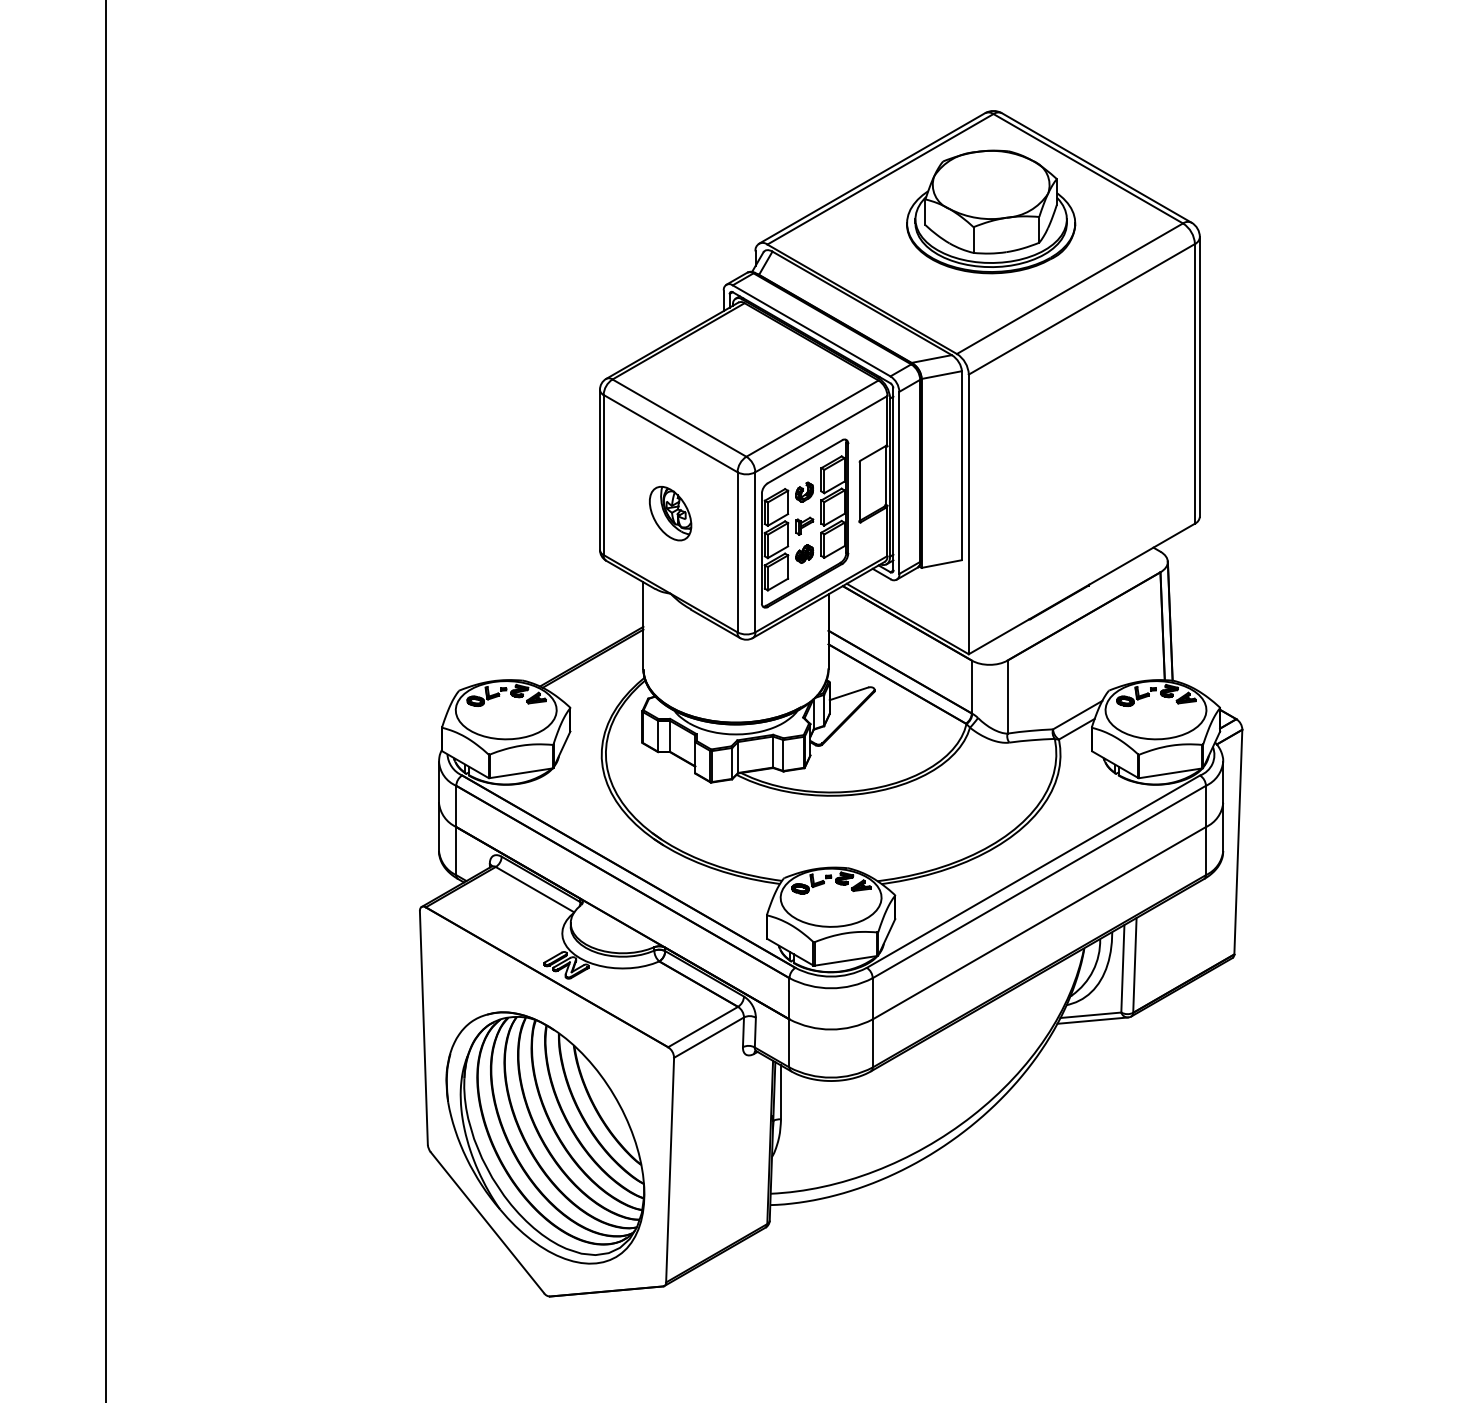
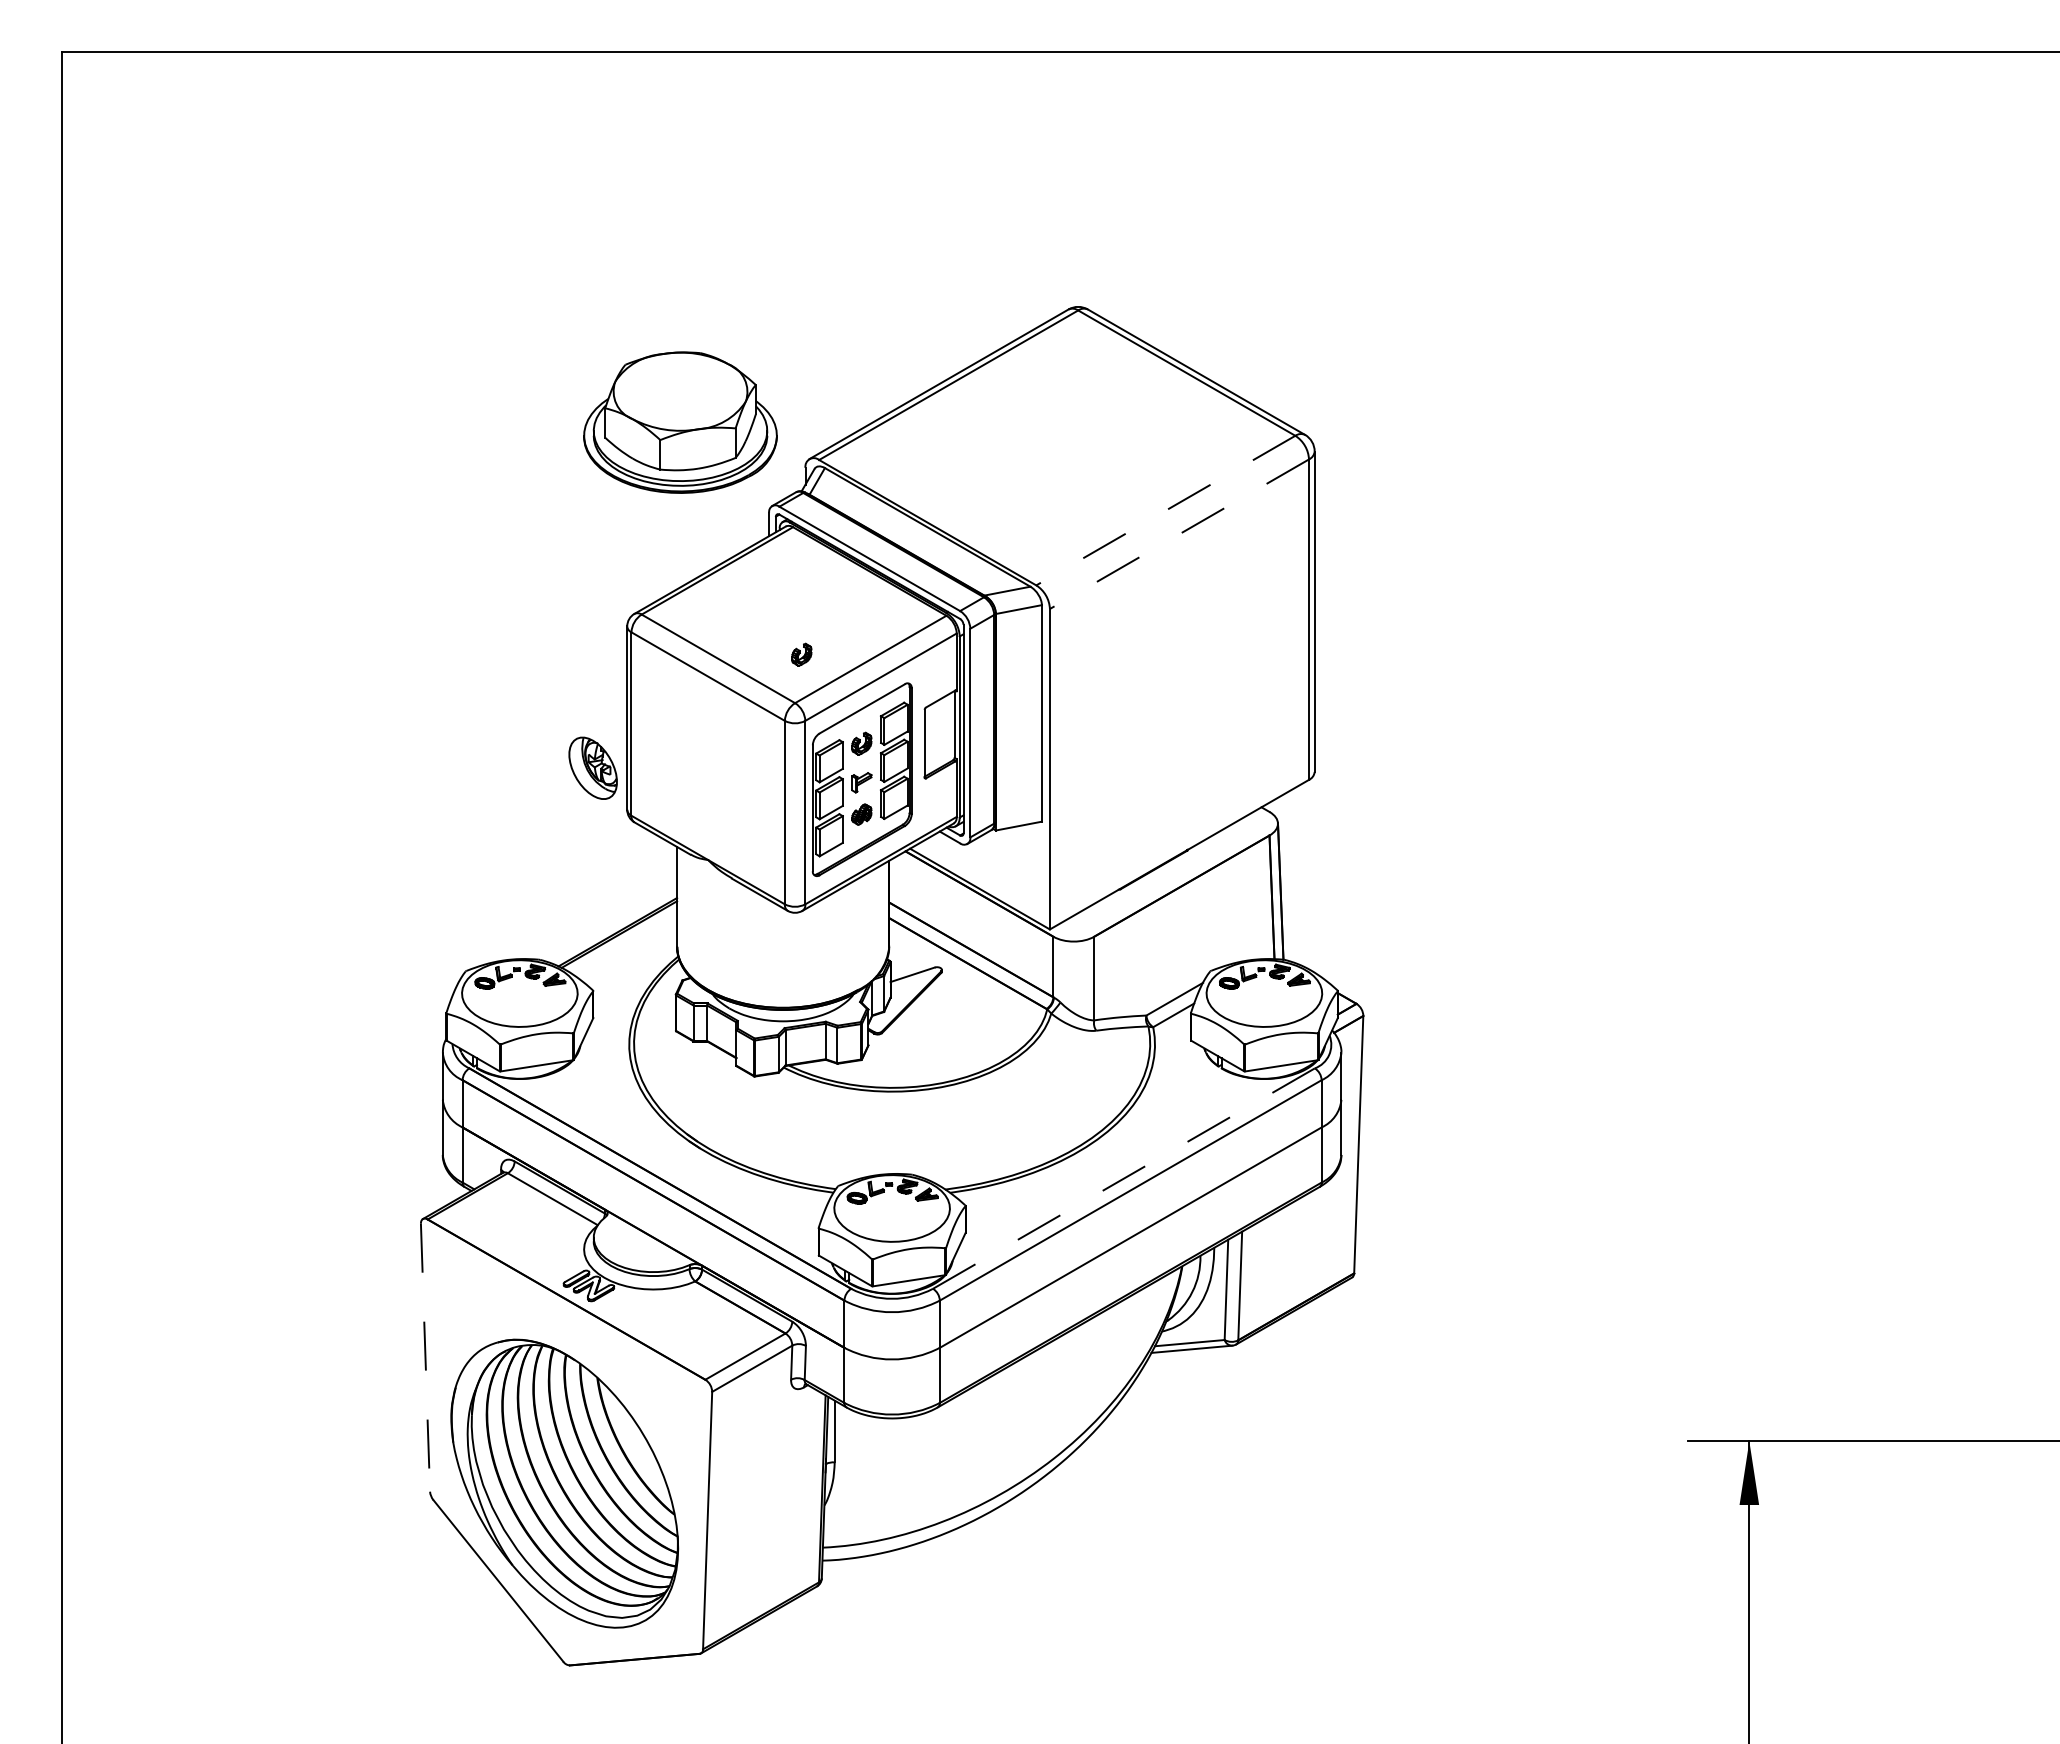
part: (991, 211) -> (680, 422), moved
line: (1069, 288) -> (1165, 510), solid -> dashed
line: (1081, 309) -> (1179, 534), solid -> dashed
part: (752, 414) -> (801, 654), added
part: (669, 512) -> (592, 767), moved
line: (1033, 871) -> (1124, 1178), solid -> dashed
line: (423, 1028) -> (425, 1358), solid -> dashed

